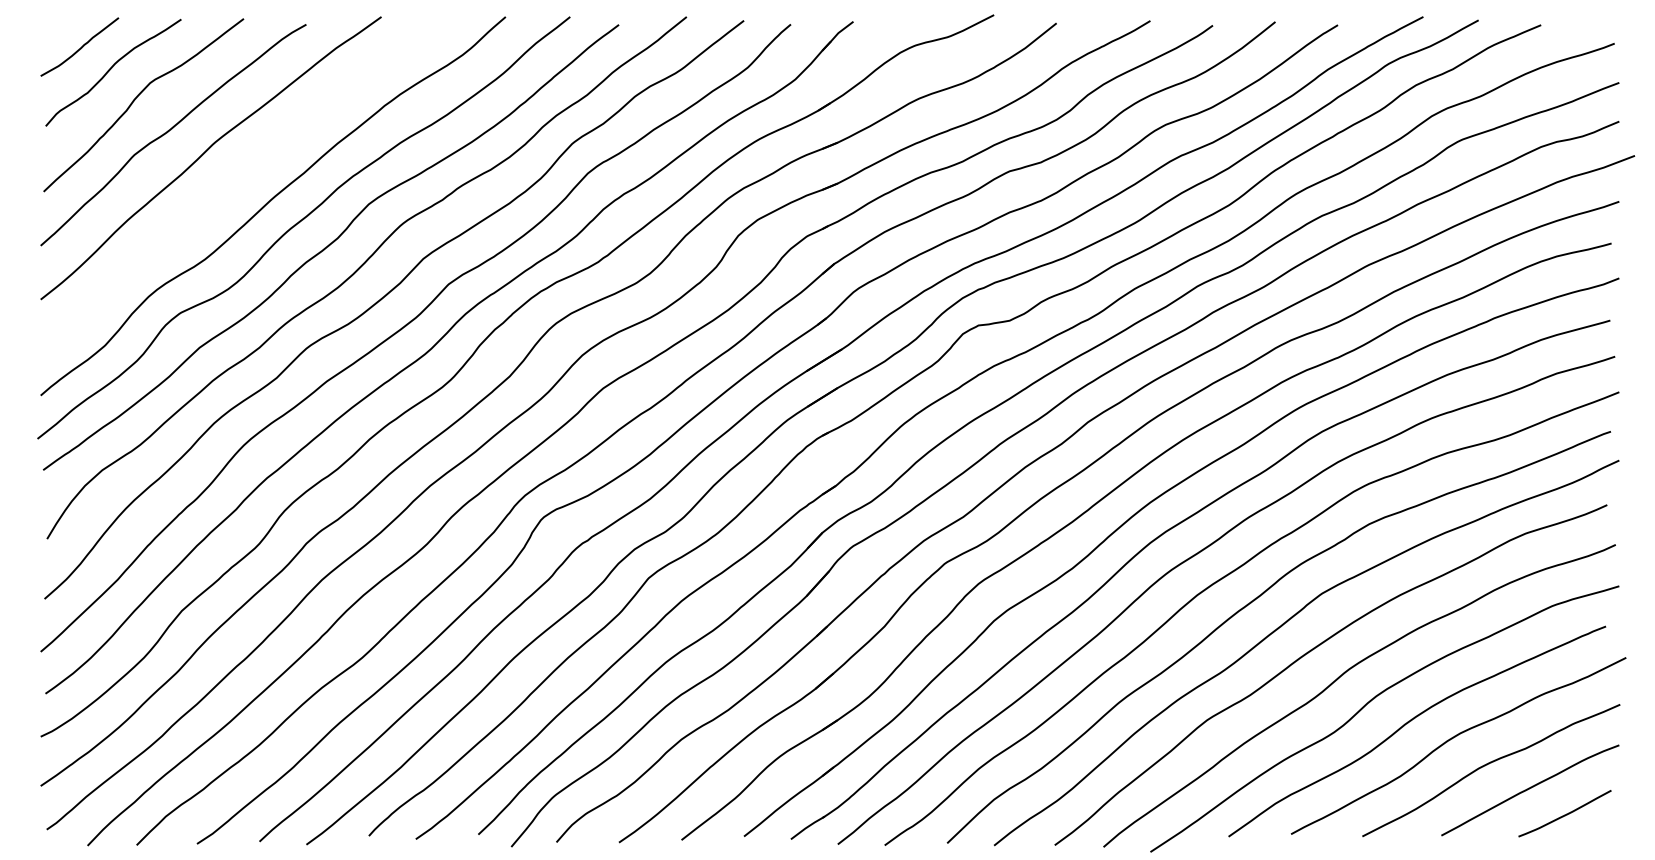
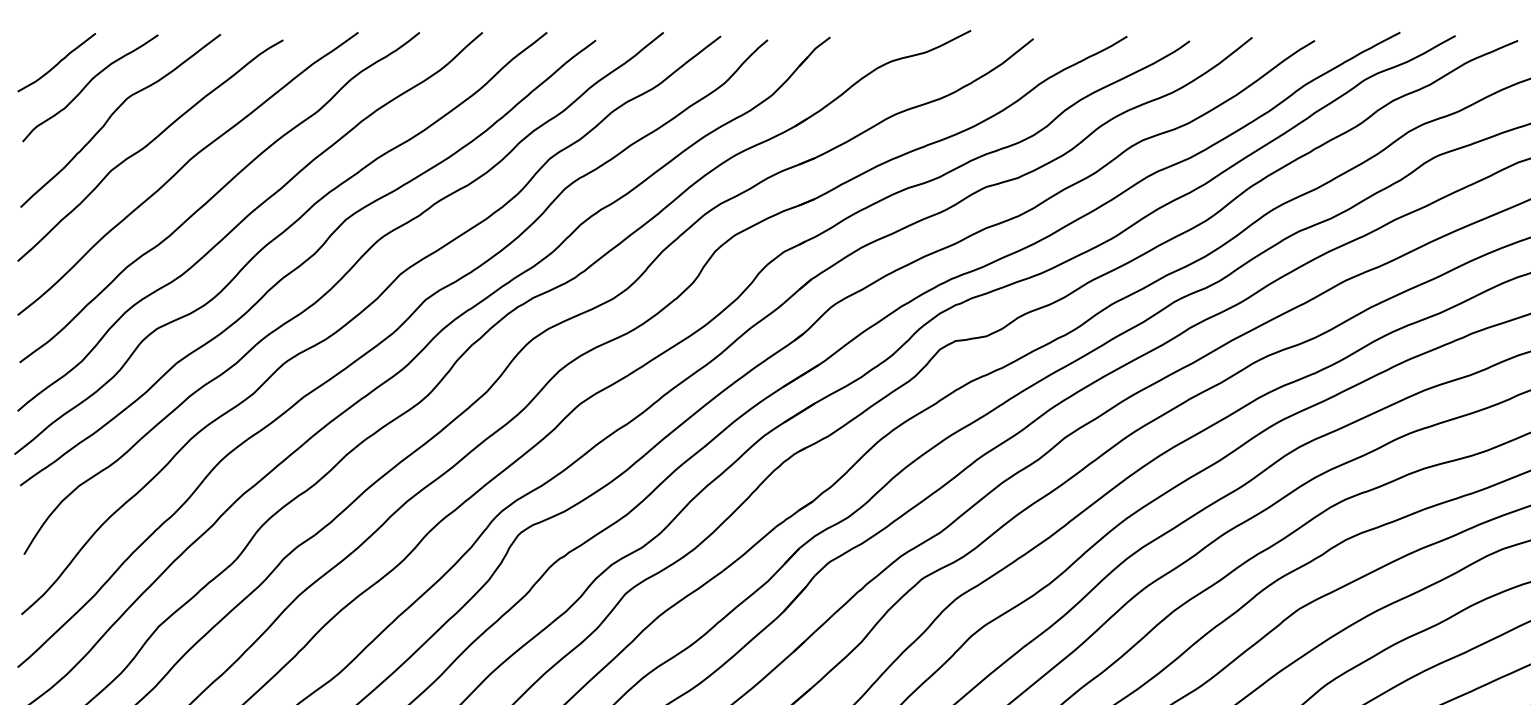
curve: (240, 178) -> (217, 194), added

